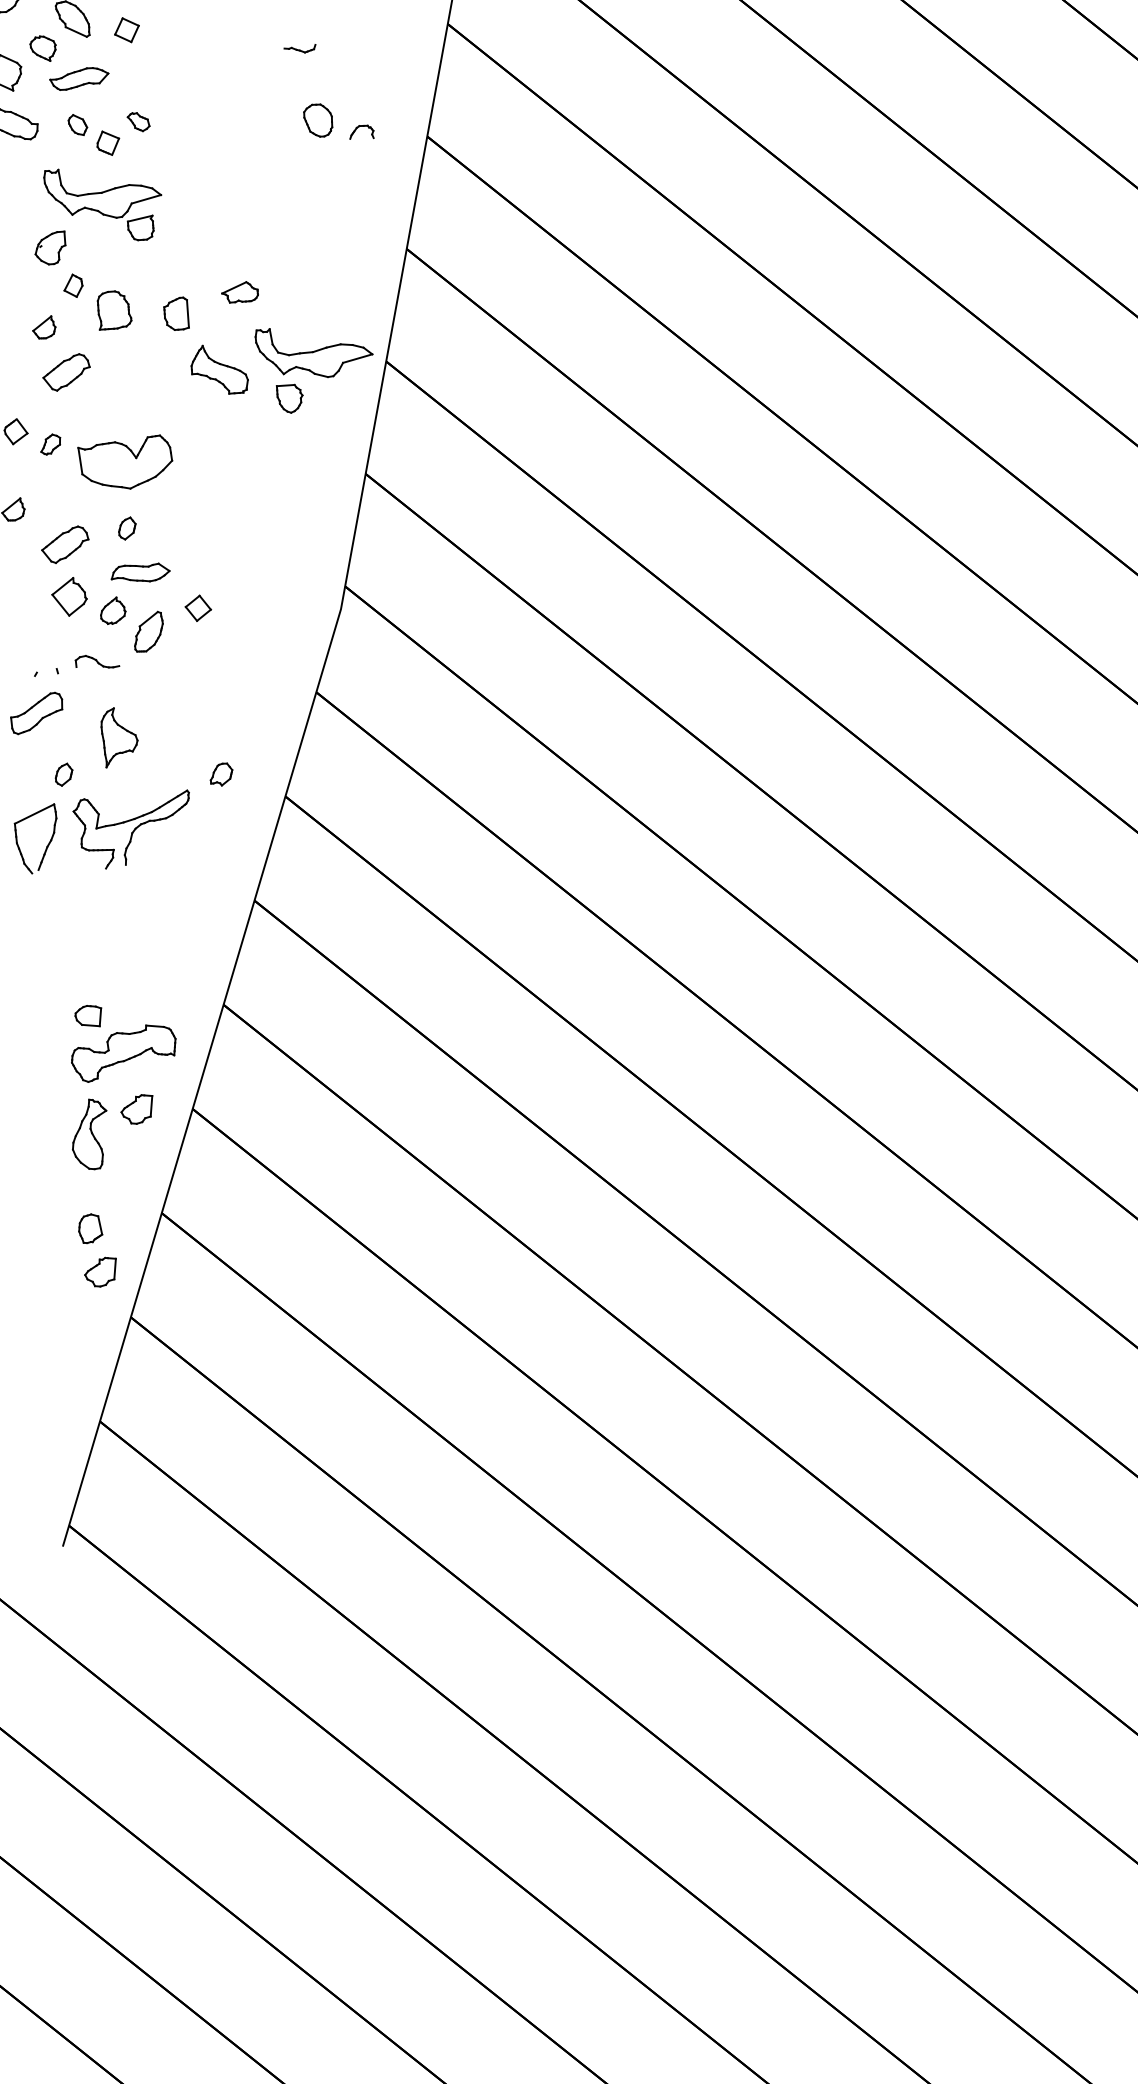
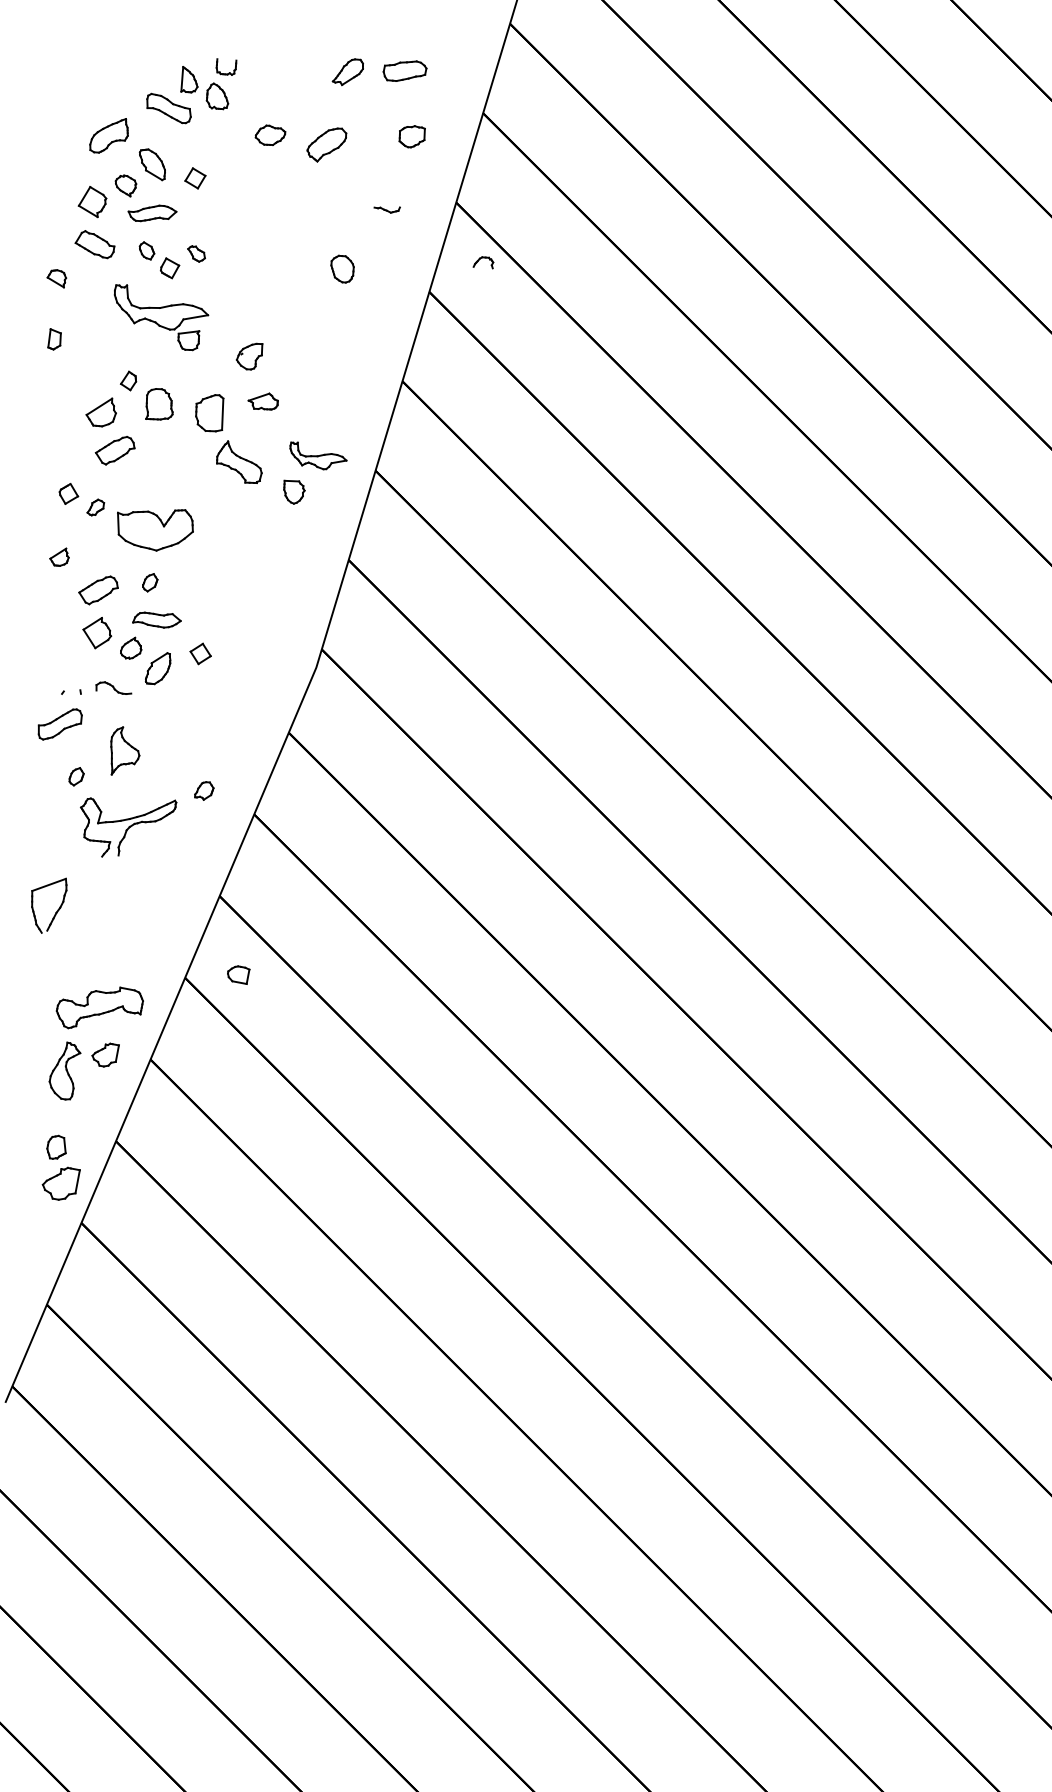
part: (299, 49) -> (386, 209), moved
part: (361, 132) -> (483, 262), moved
part: (50, 248) -> (249, 356), moved
part: (176, 314) -> (209, 413), size x1.4
part: (43, 326) -> (100, 411), size x1.6
part: (314, 350) -> (318, 455), size x0.6
part: (48, 842) -> (57, 909), moved
part: (88, 1015) -> (238, 974), moved
part: (101, 1271) -> (61, 1183), size x1.4

